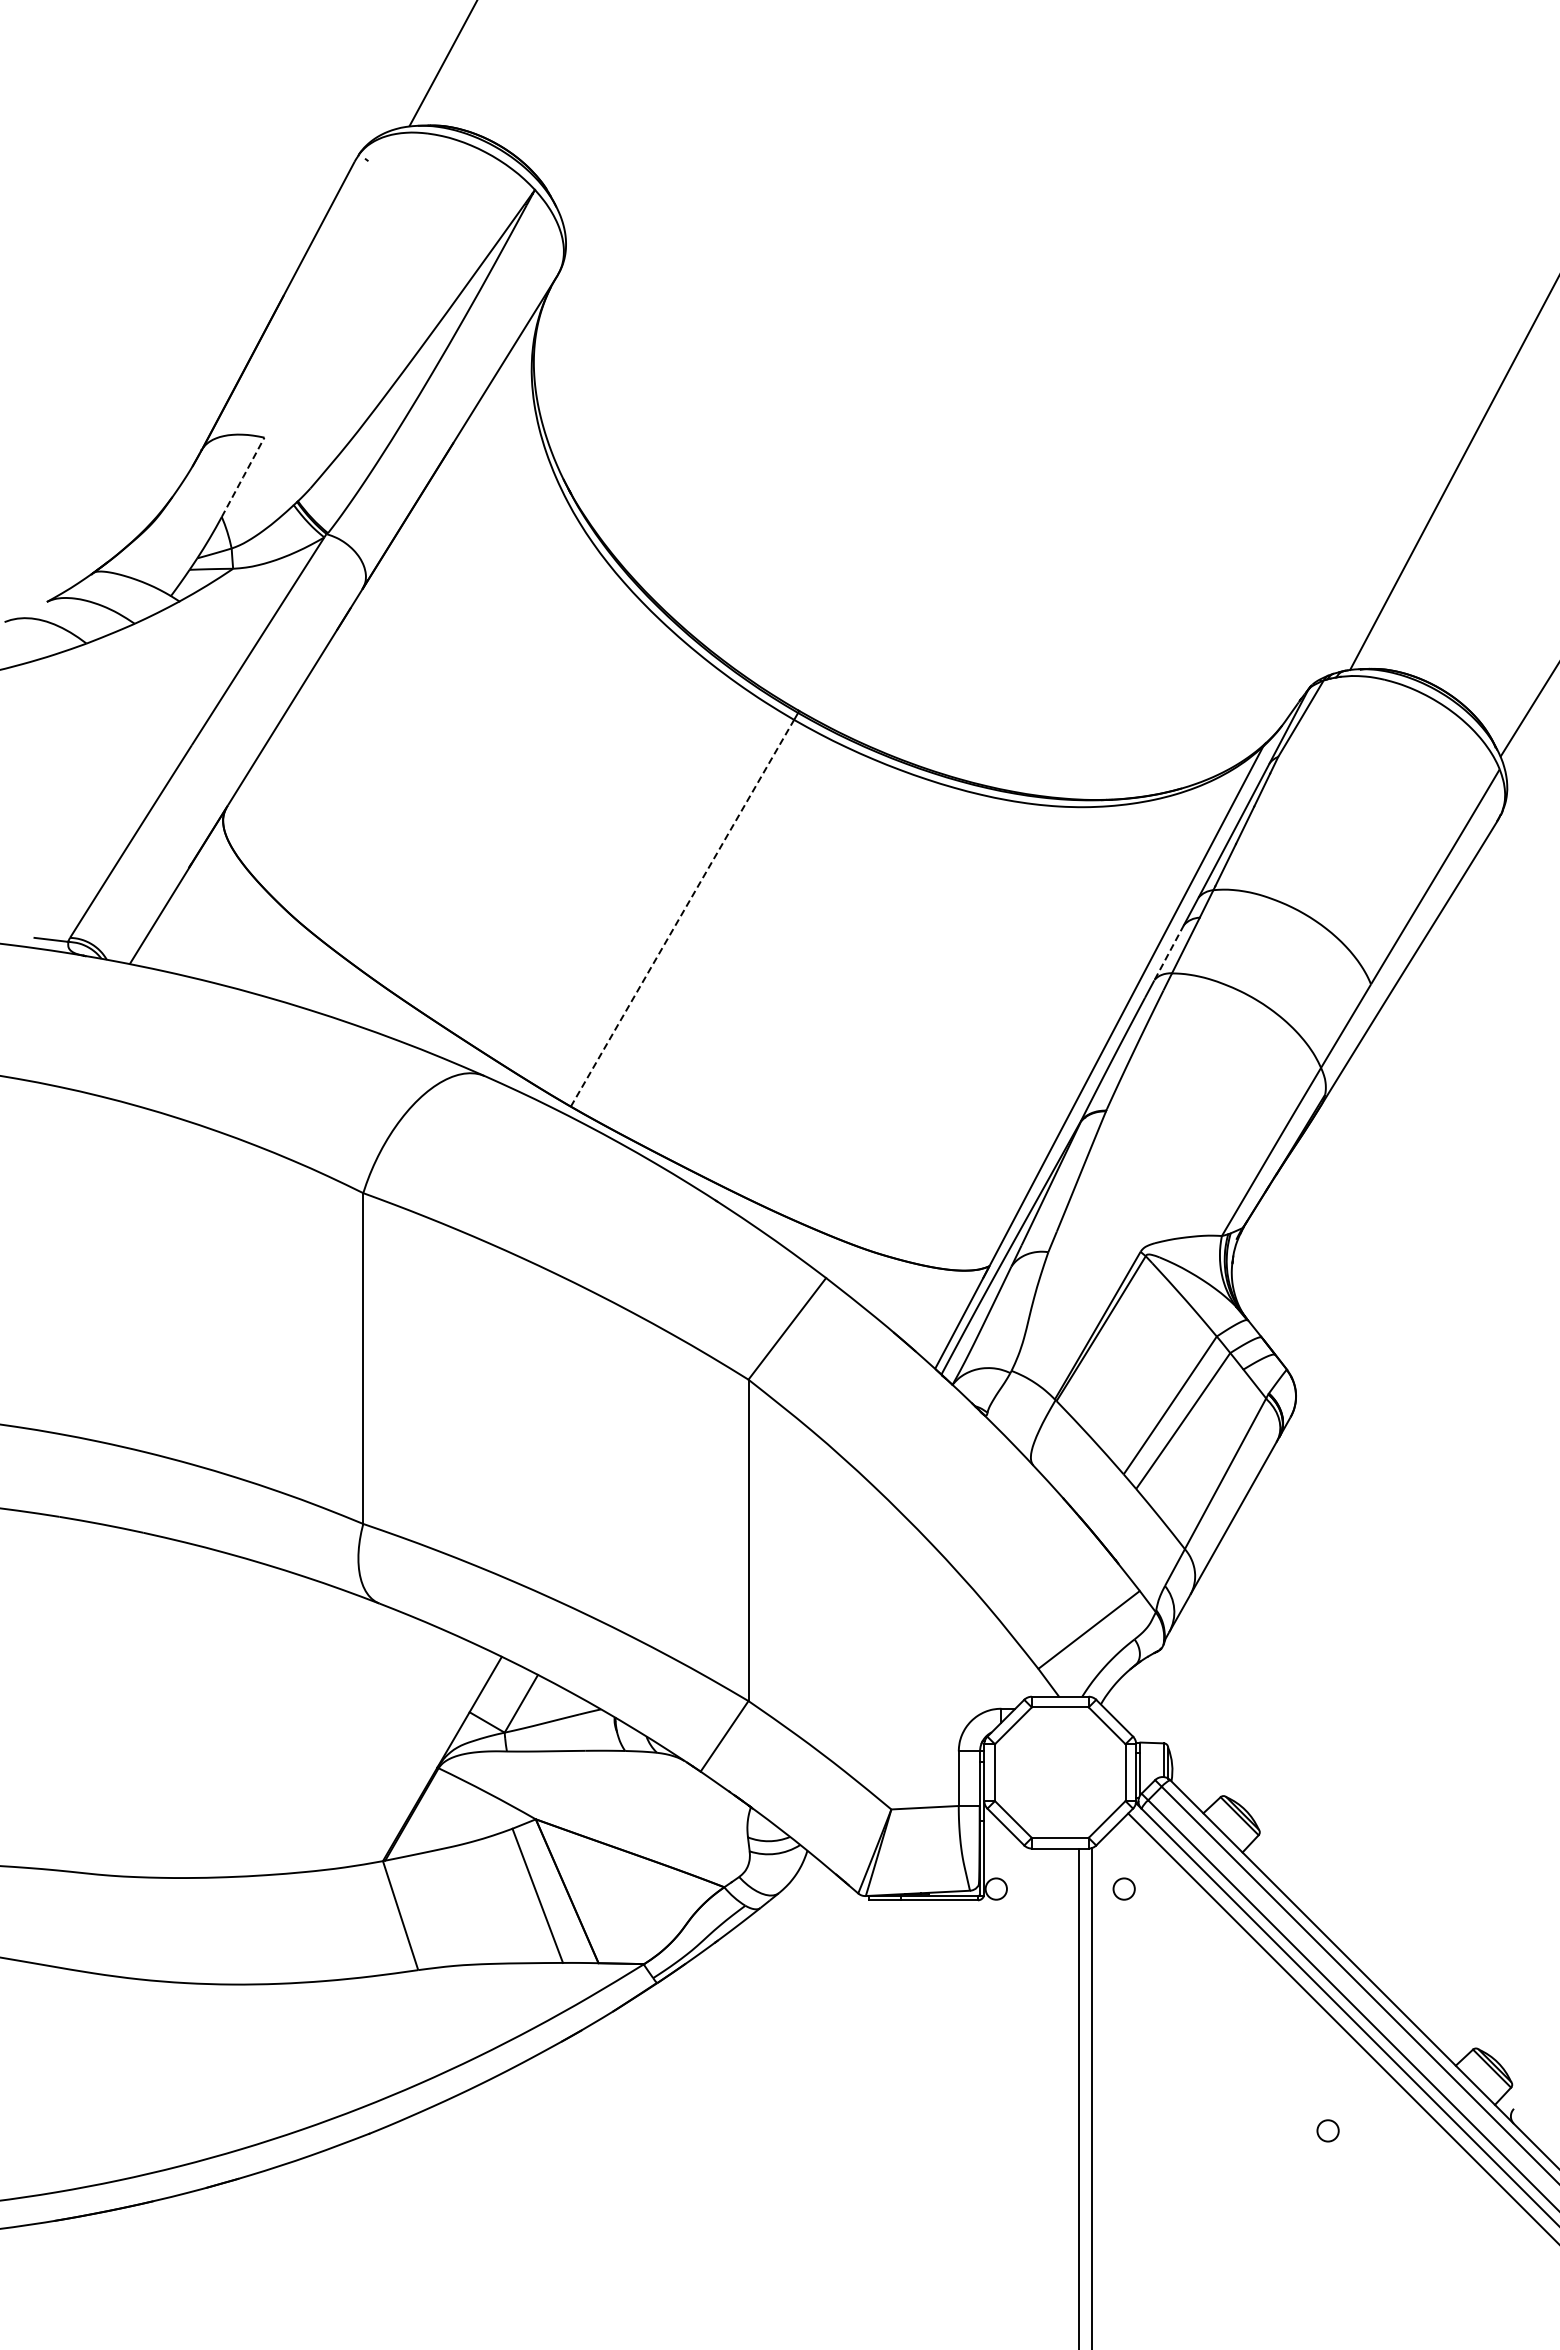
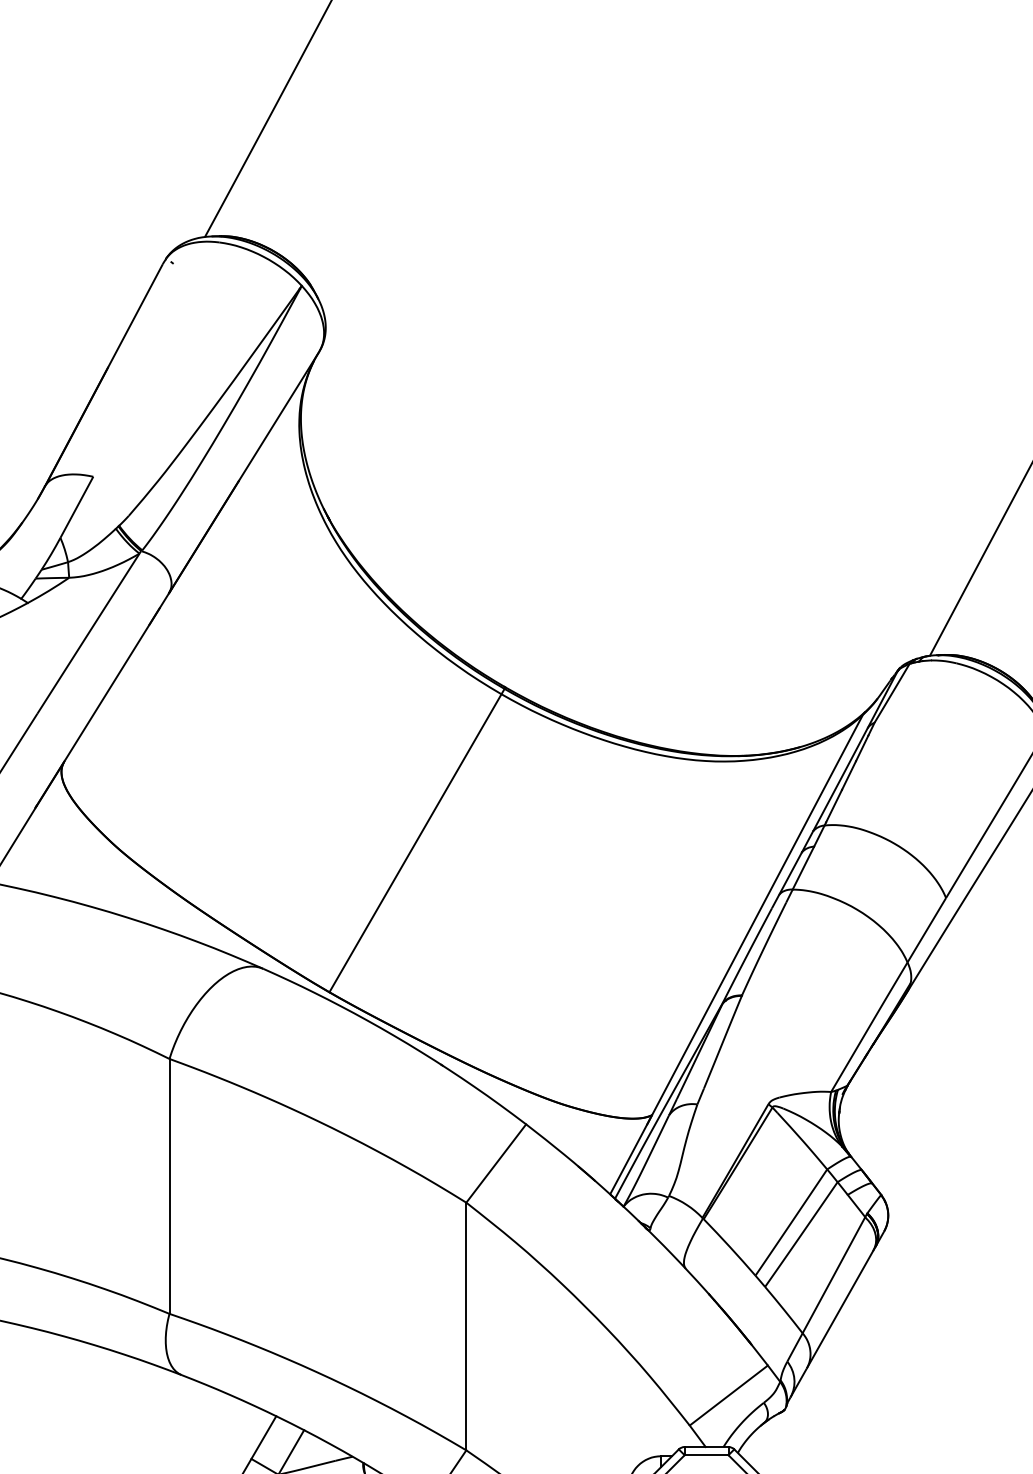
line: (243, 477) -> (77, 507), dashed -> solid
line: (682, 912) -> (415, 842), dashed -> solid
line: (1169, 952) -> (790, 873), dashed -> solid

